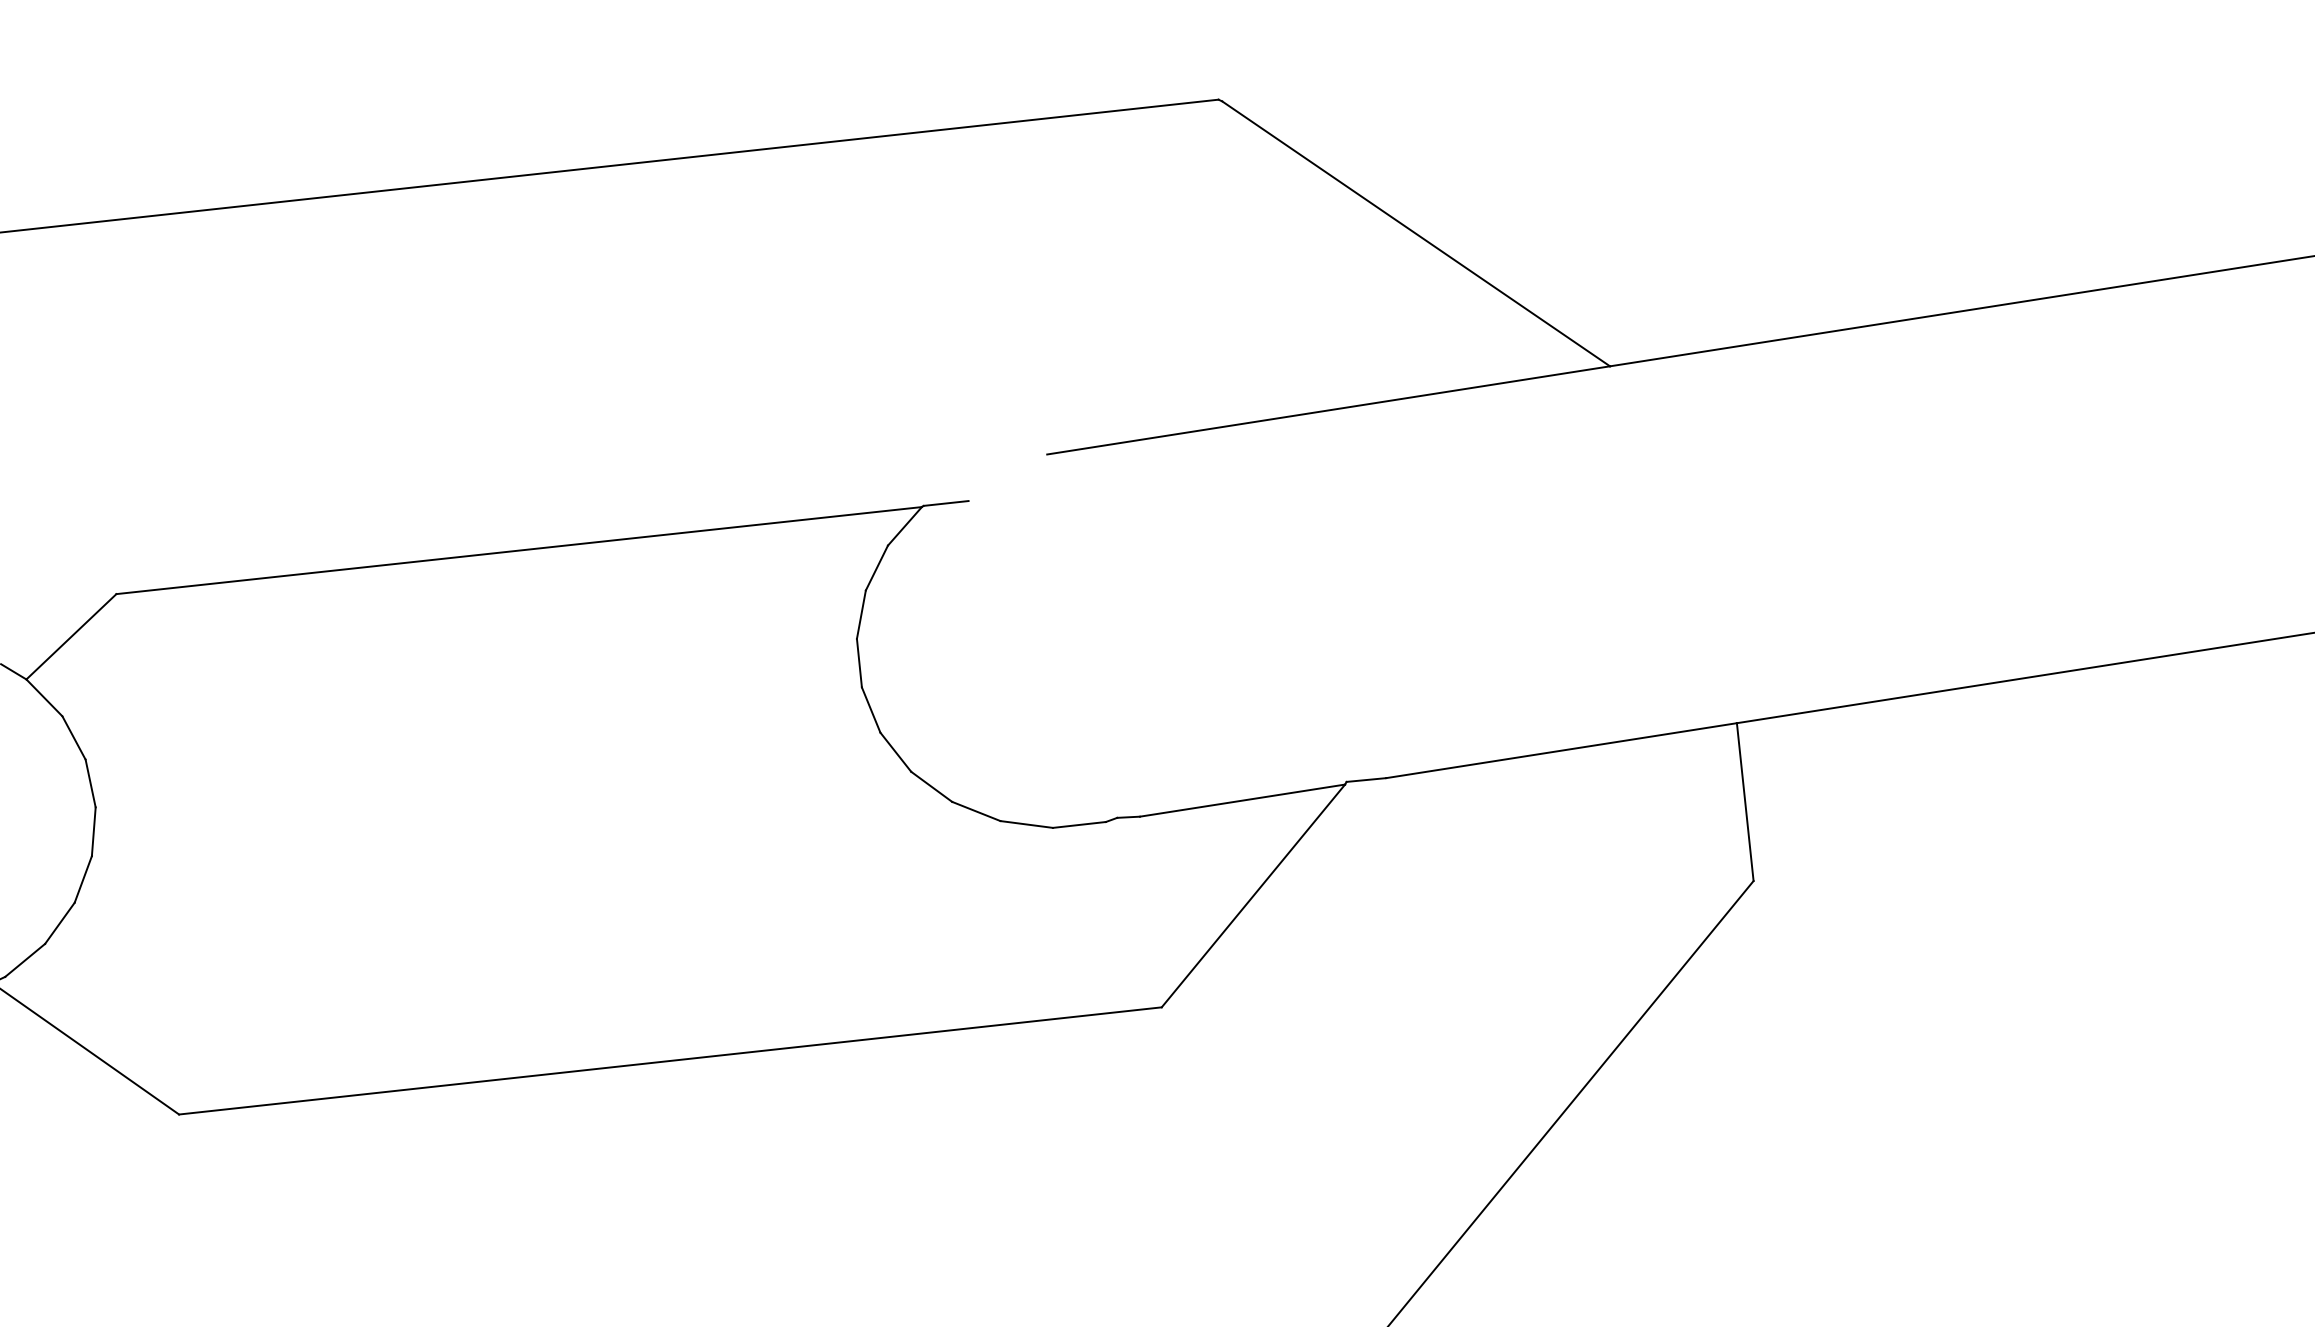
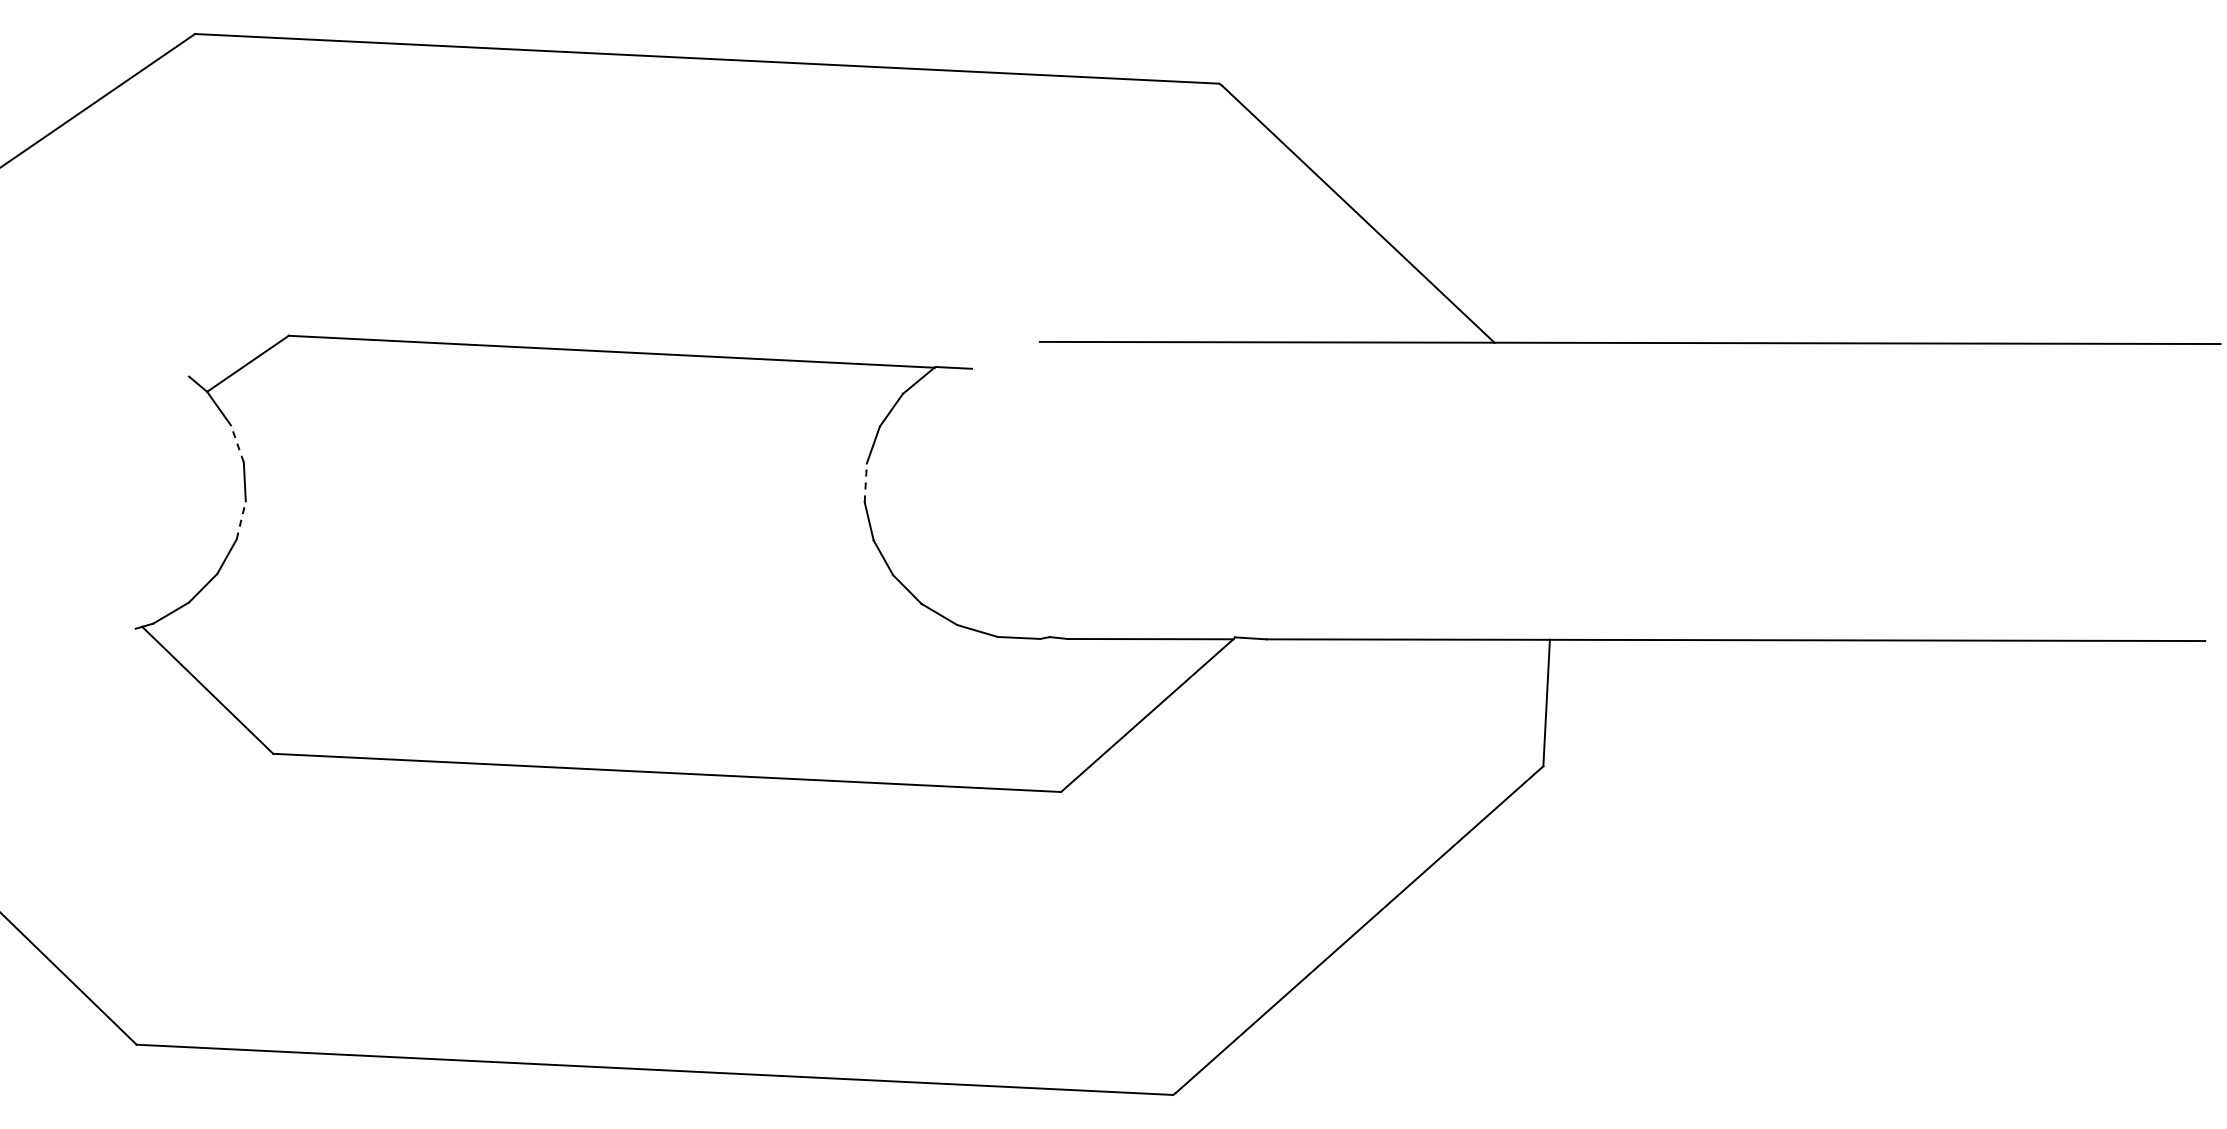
line: (858, 662) -> (865, 482), solid -> dashed
line: (74, 737) -> (237, 443), solid -> dashed
line: (94, 831) -> (241, 520), solid -> dashed

